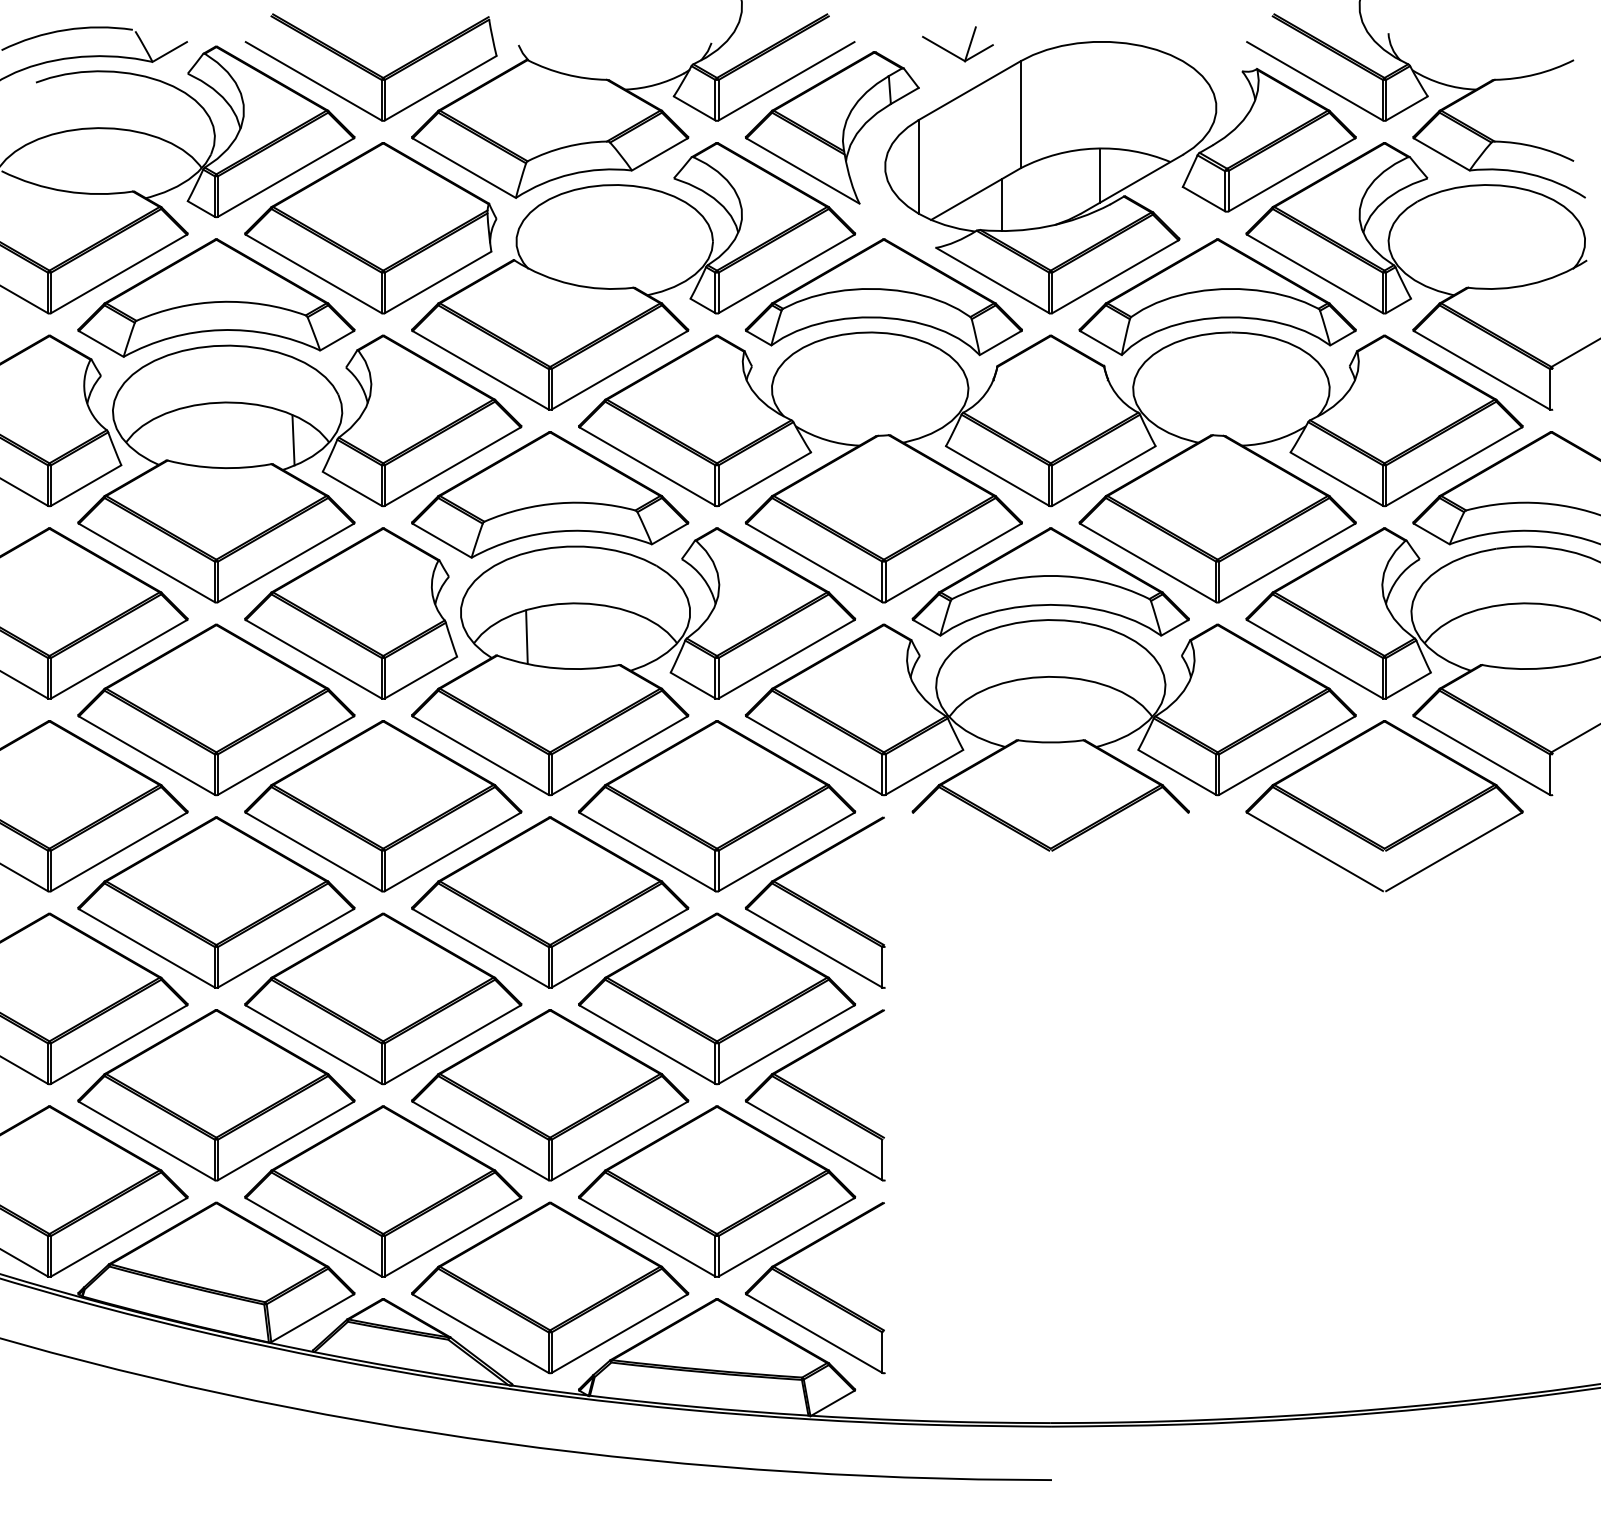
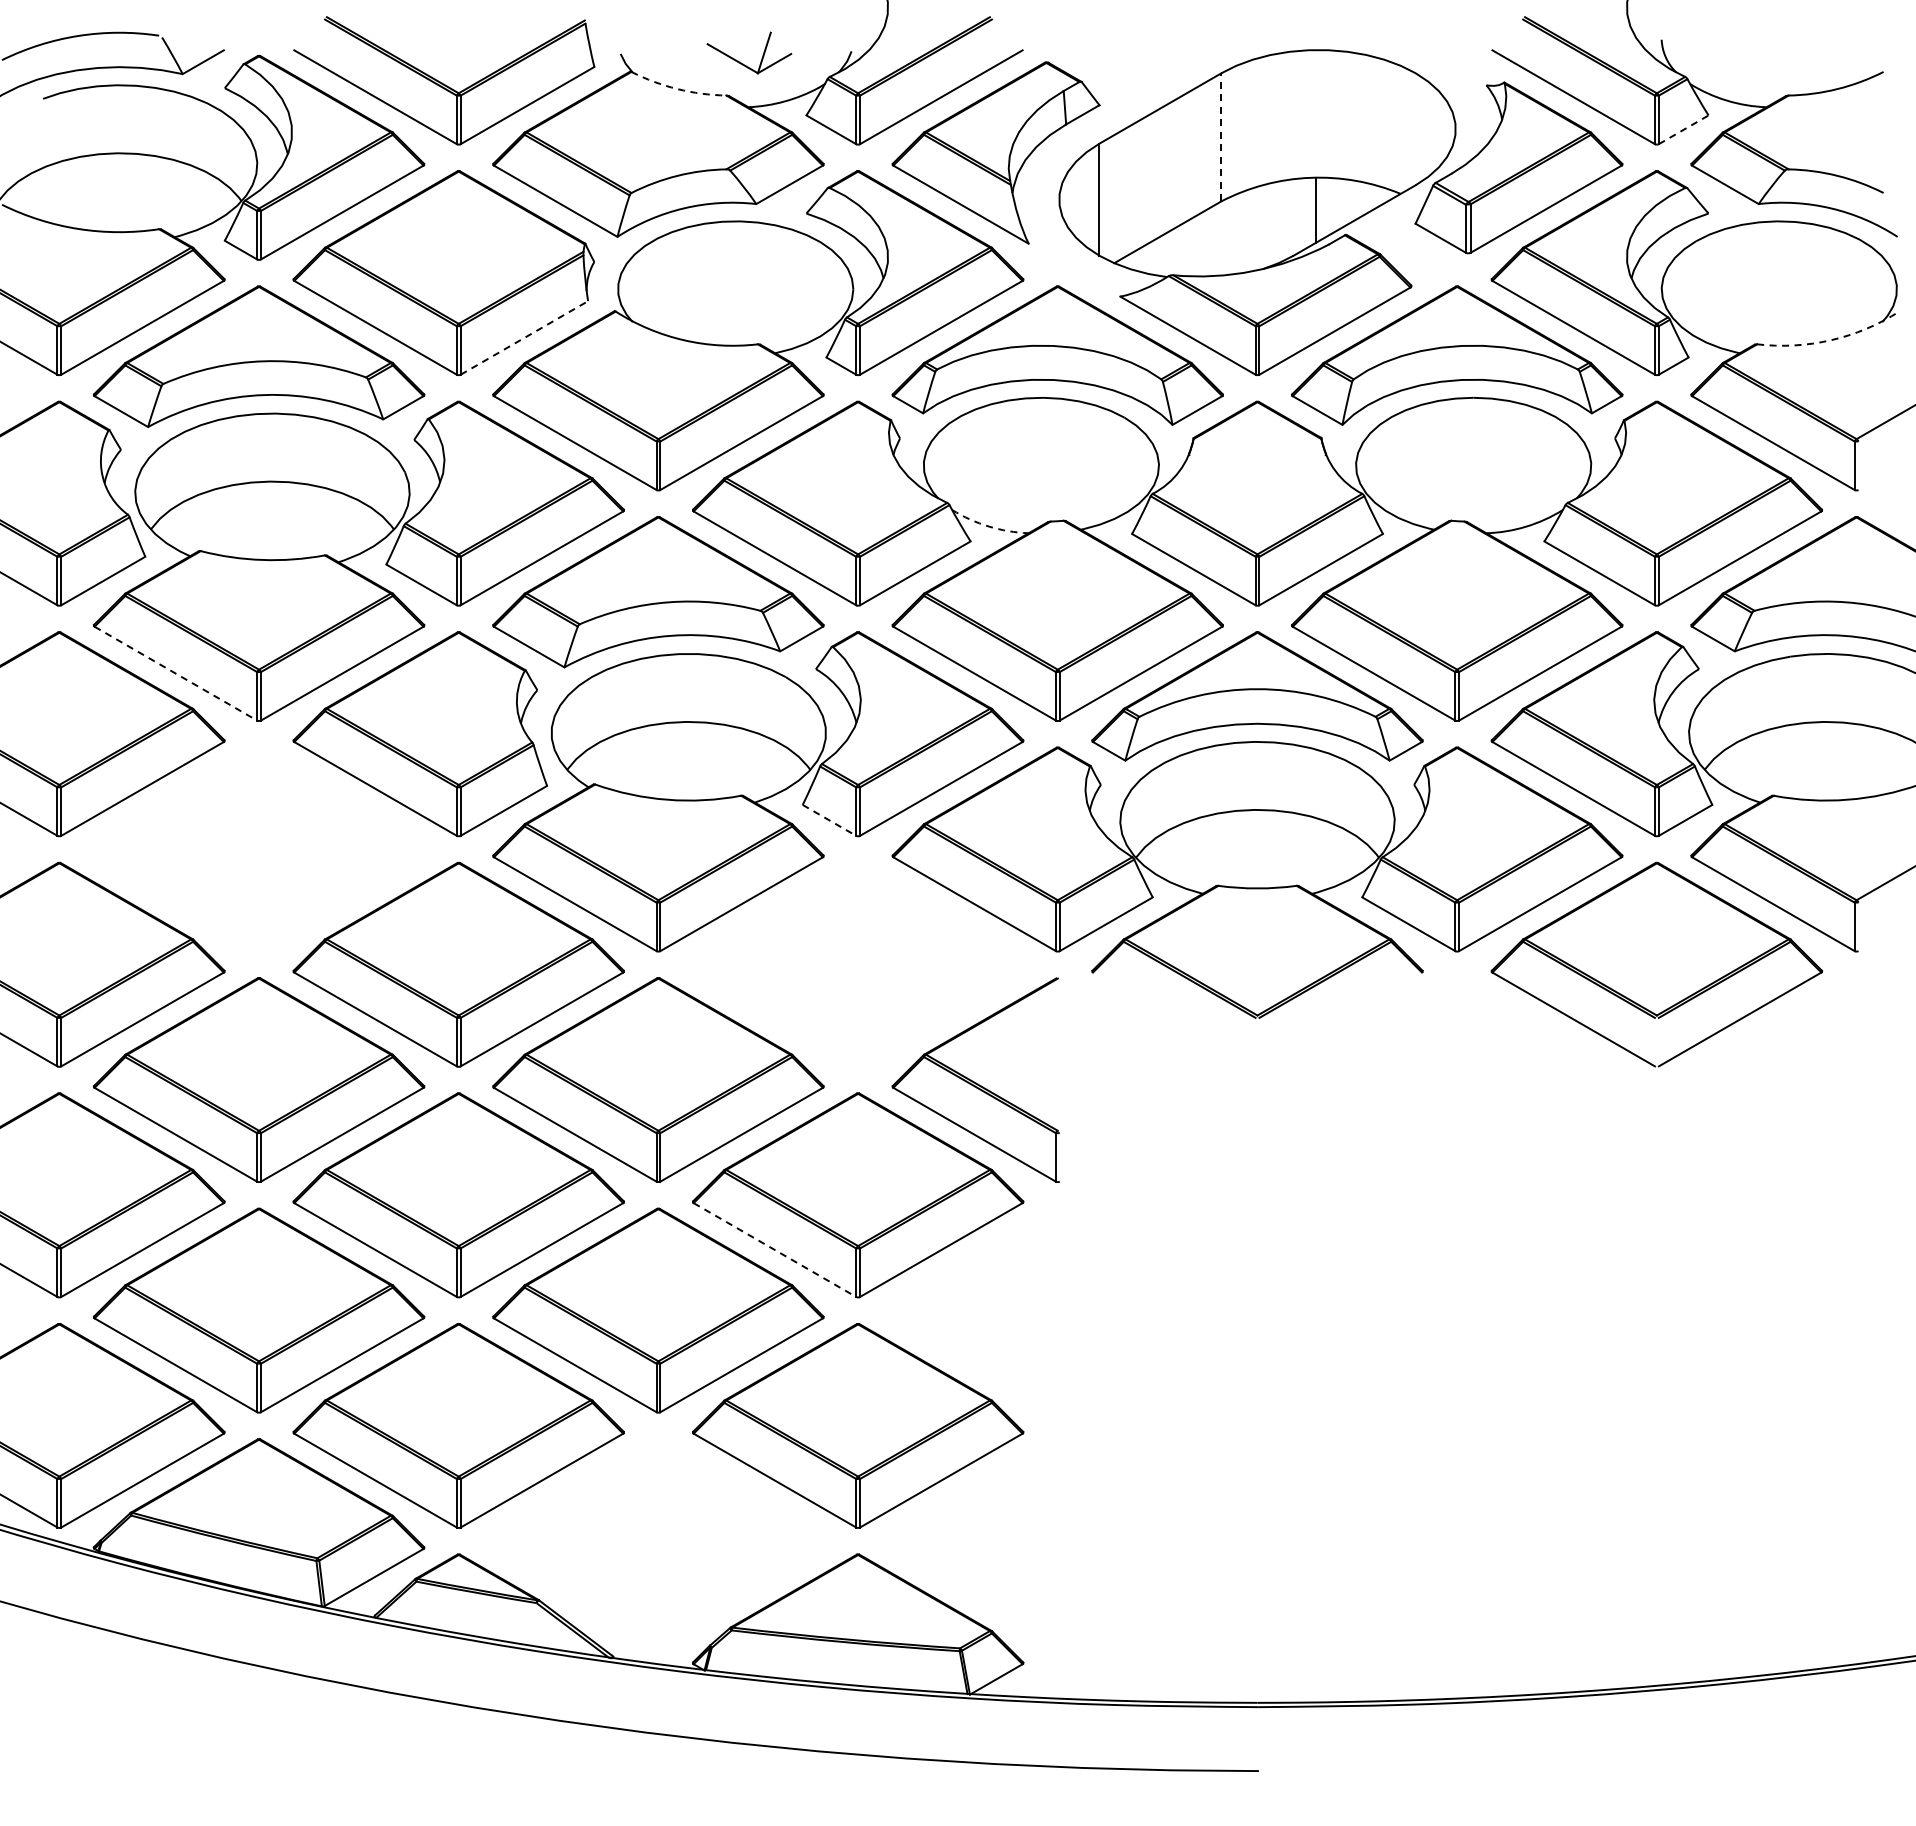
part: (953, 53) -> (743, 63), moved
arc: (566, 74) -> (677, 89), solid -> dashed
line: (1406, 108) -> (1683, 129), solid -> dashed
line: (1020, 114) -> (1221, 136), solid -> dashed
line: (1001, 205) -> (1198, 245), removed
line: (438, 282) -> (524, 337), solid -> dashed
arc: (1530, 284) -> (1831, 340), solid -> dashed
line: (293, 440) -> (351, 526), removed
arc: (825, 440) -> (988, 526), solid -> dashed
line: (146, 562) -> (175, 673), solid -> dashed
line: (526, 637) -> (630, 762), removed
line: (693, 685) -> (829, 820), solid -> dashed
part: (215, 709) -> (258, 849), removed
part: (717, 806) -> (858, 964), removed
line: (647, 1045) -> (774, 1250), solid -> dashed
part: (815, 1095) -> (975, 1310), removed
part: (550, 1288) -> (658, 1541), removed
part: (815, 1288) -> (975, 1541), removed

